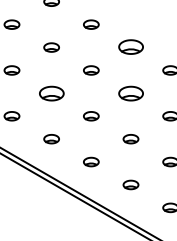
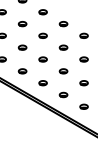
part: (130, 48) -> (63, 24), size x0.62
part: (51, 92) -> (22, 47), size x0.62
part: (130, 92) -> (63, 47), size x0.62

